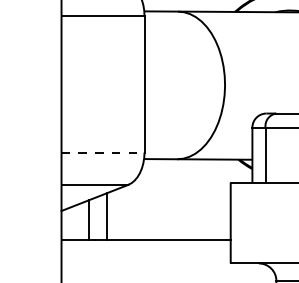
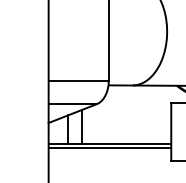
line: (103, 152) -> (79, 80), dashed -> solid
line: (145, 245) -> (109, 148), added

